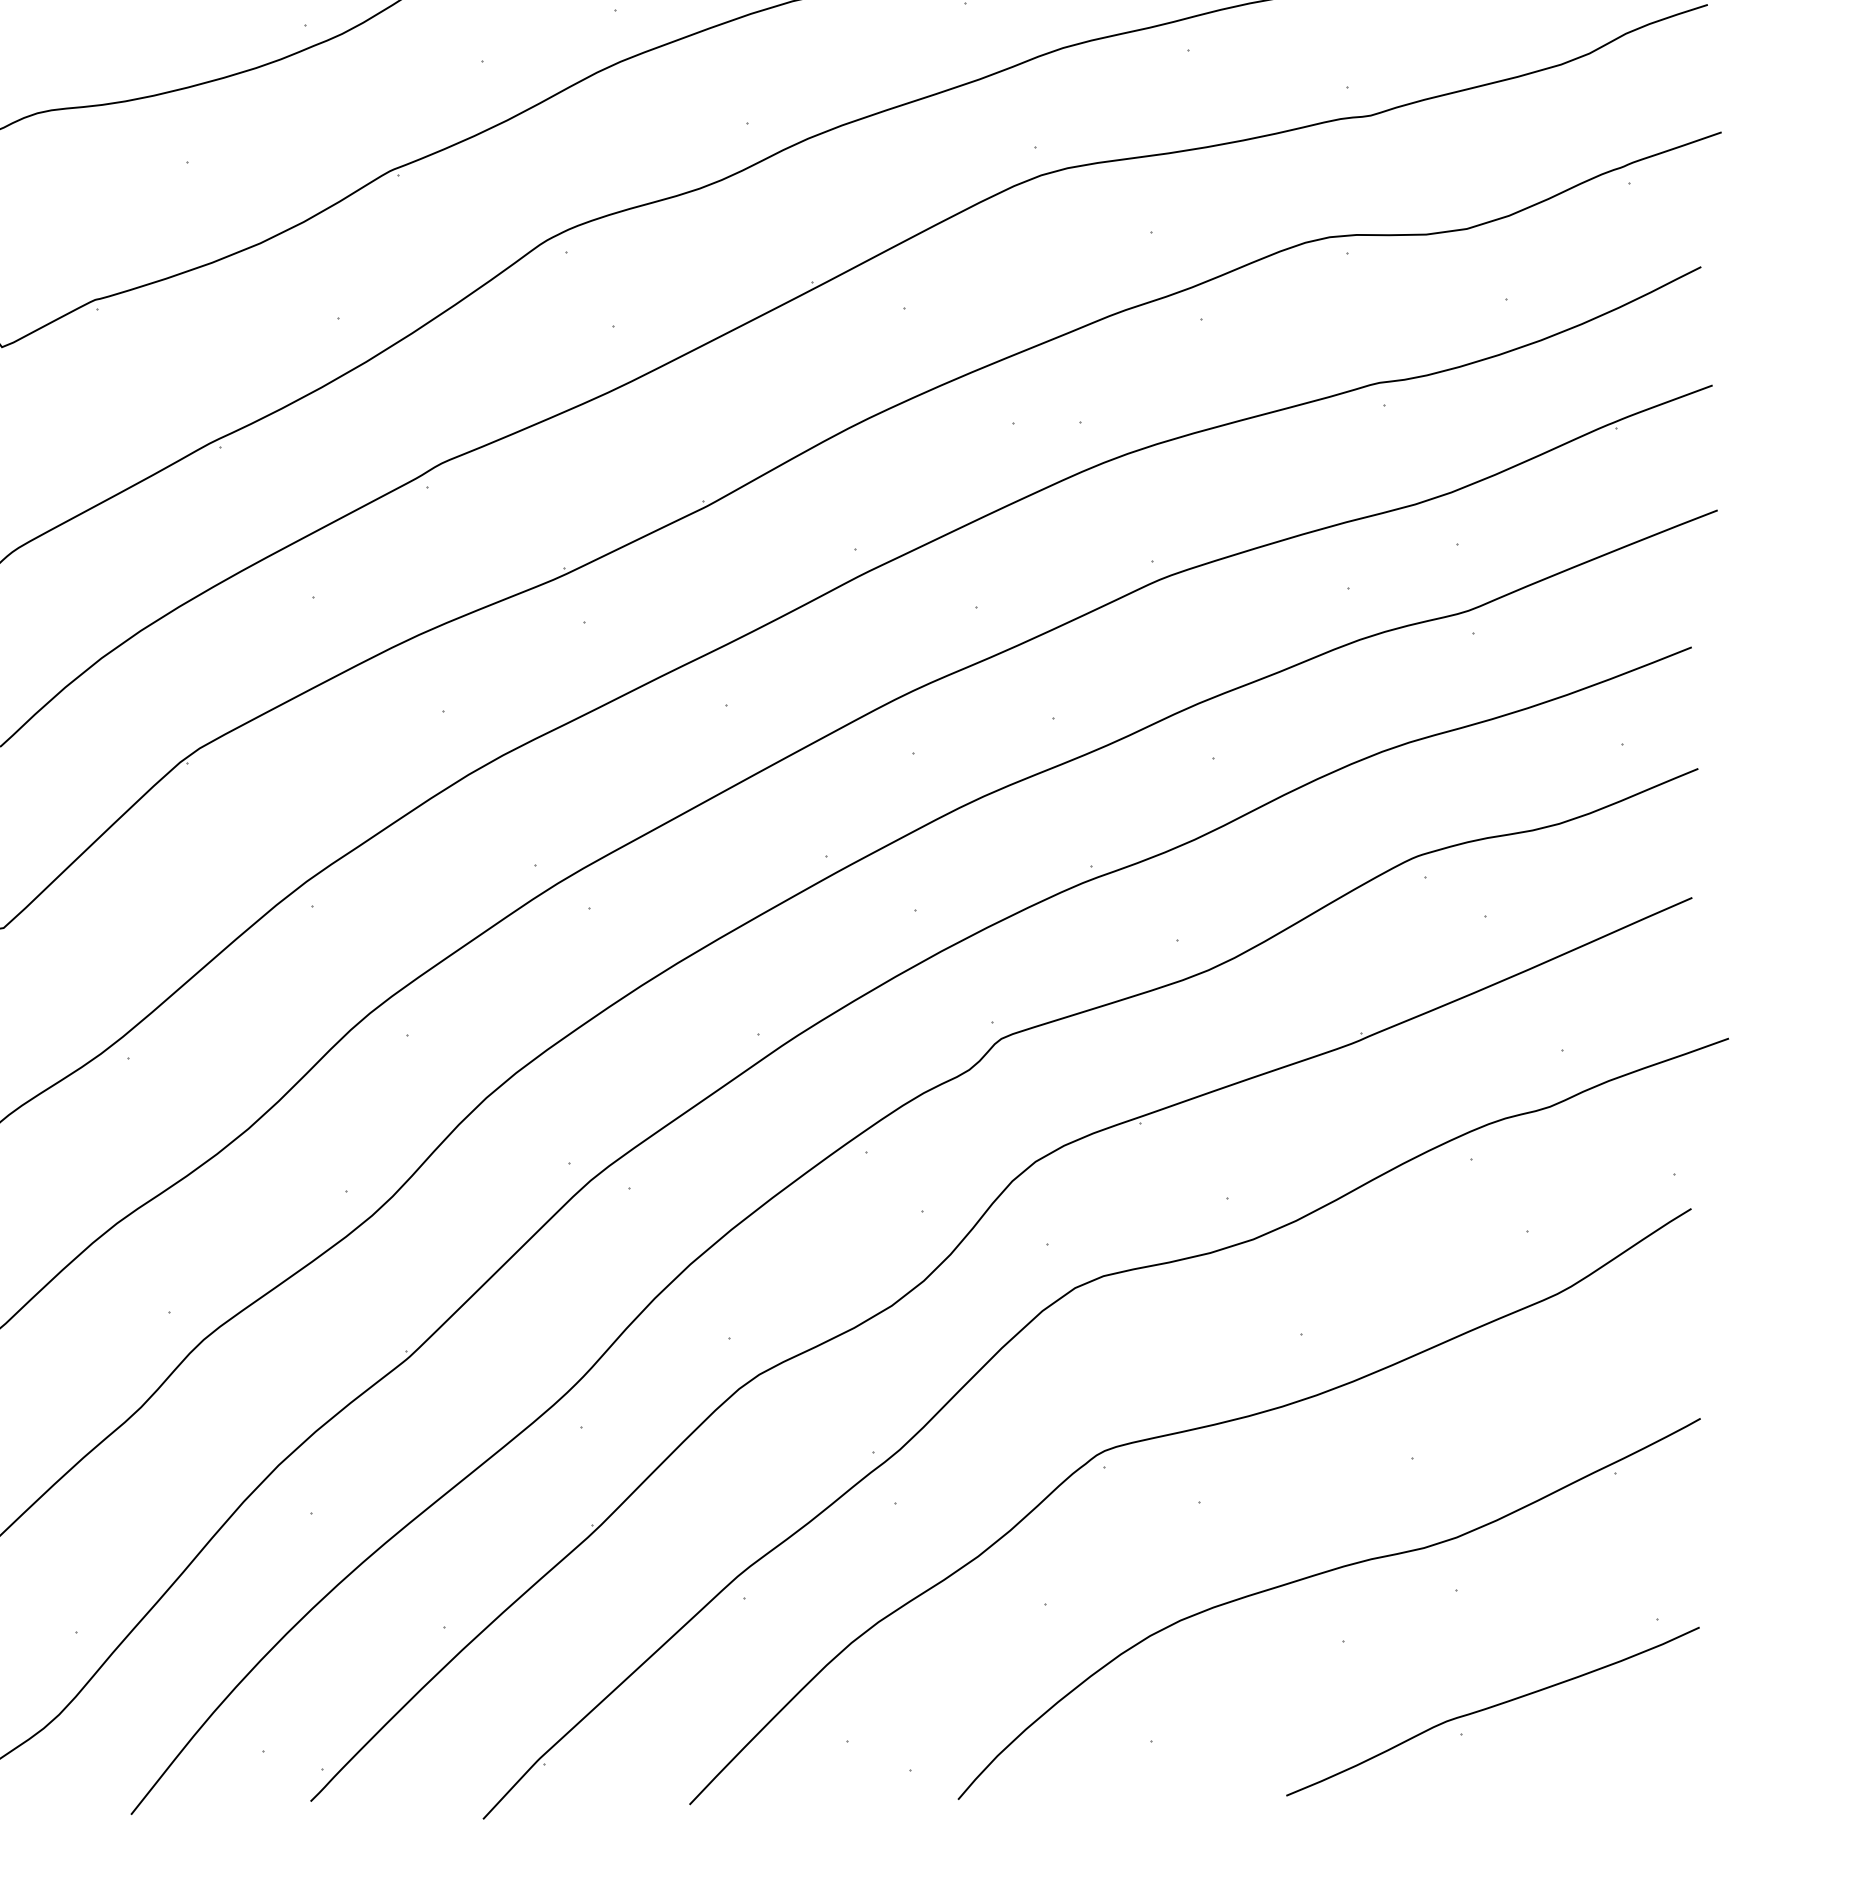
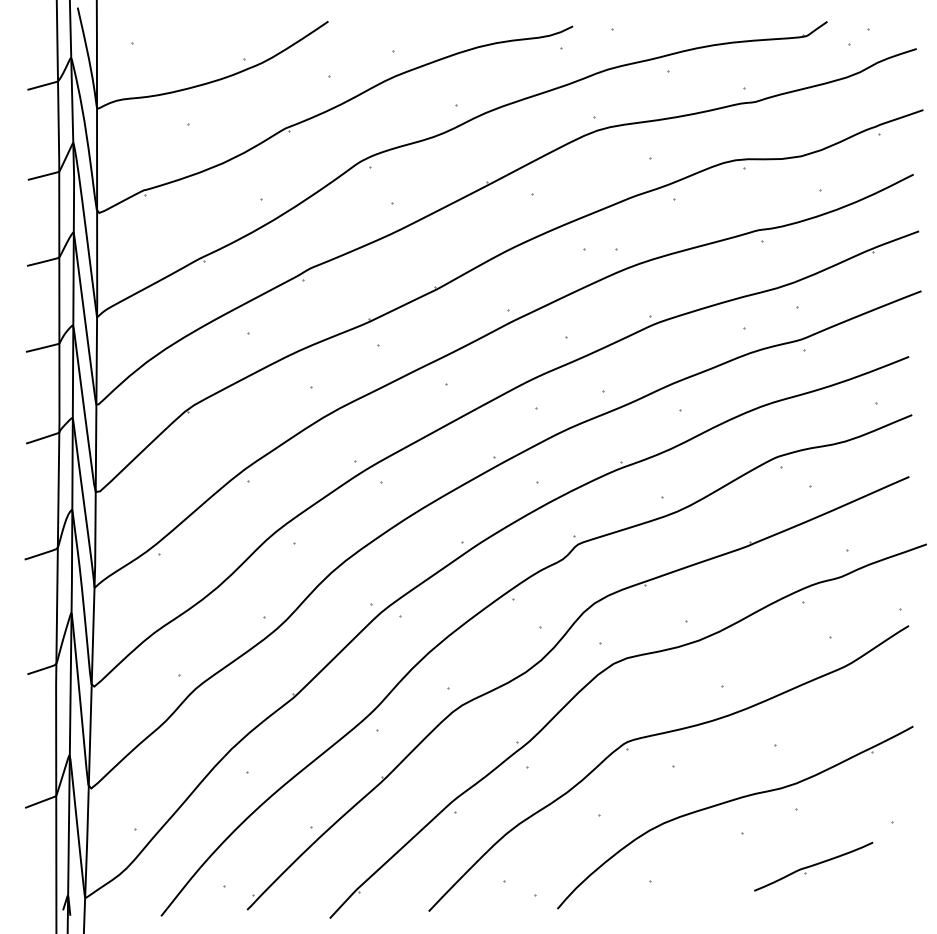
part: (1492, 1710) -> (813, 866), size x0.6

